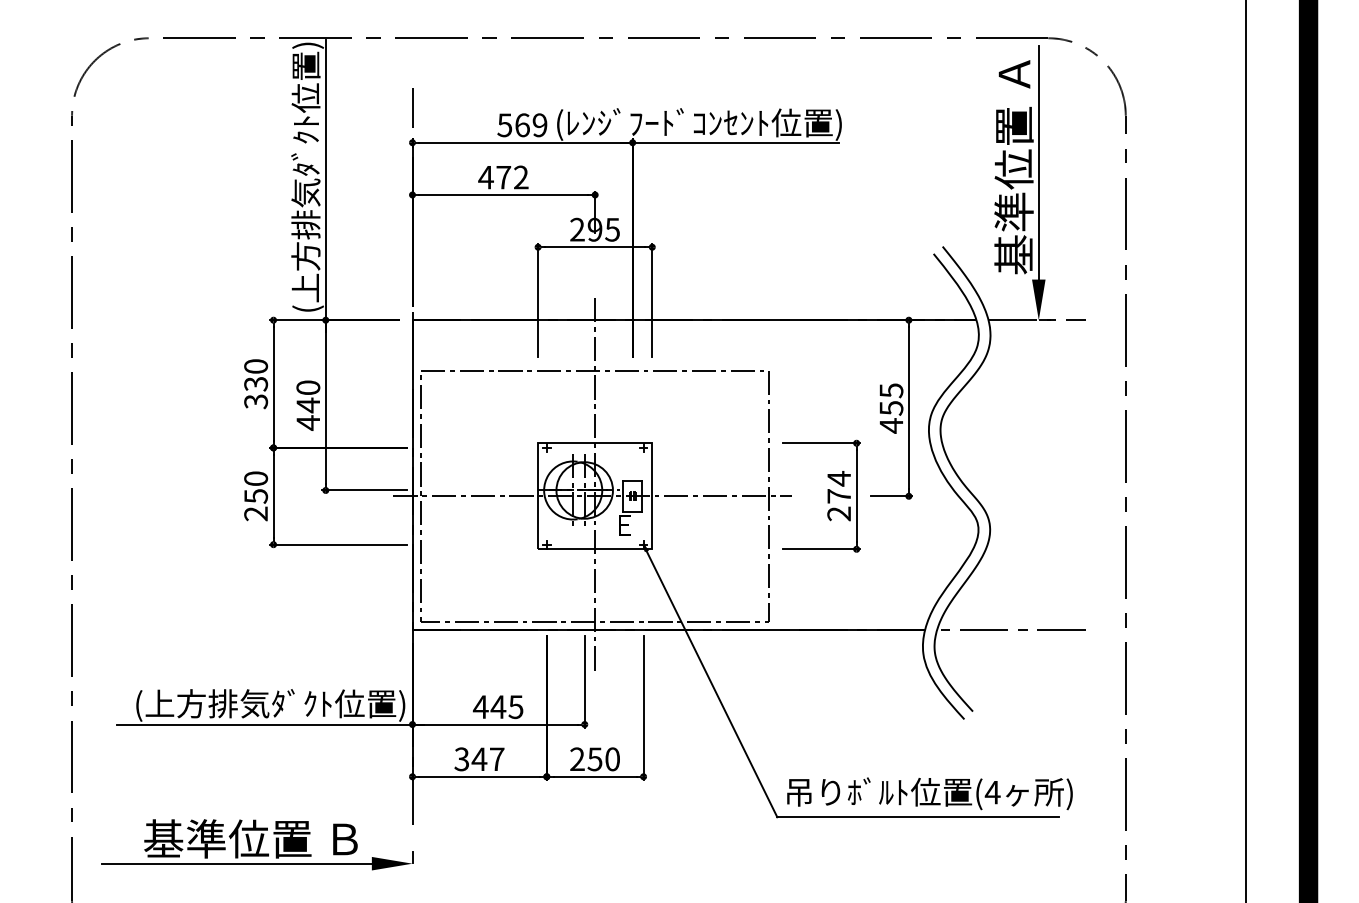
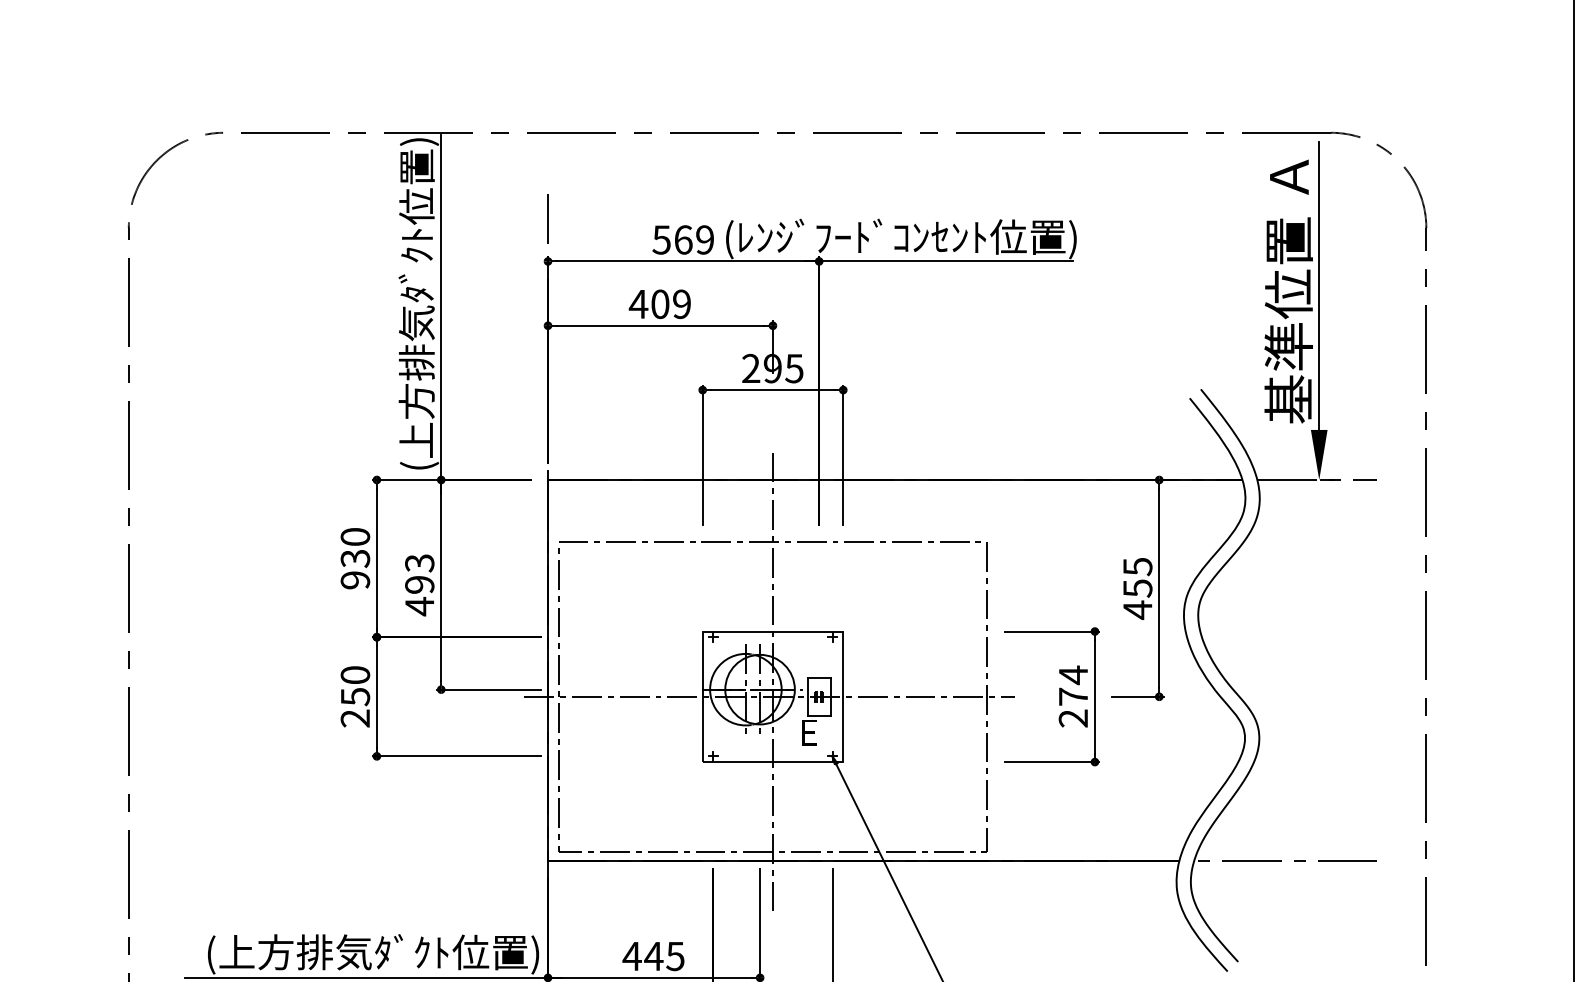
text: (512, 177) -> (671, 304), 472 -> 409
text: (308, 396) -> (419, 573), 440 -> 493
text: (255, 401) -> (354, 580), 330 -> 930

